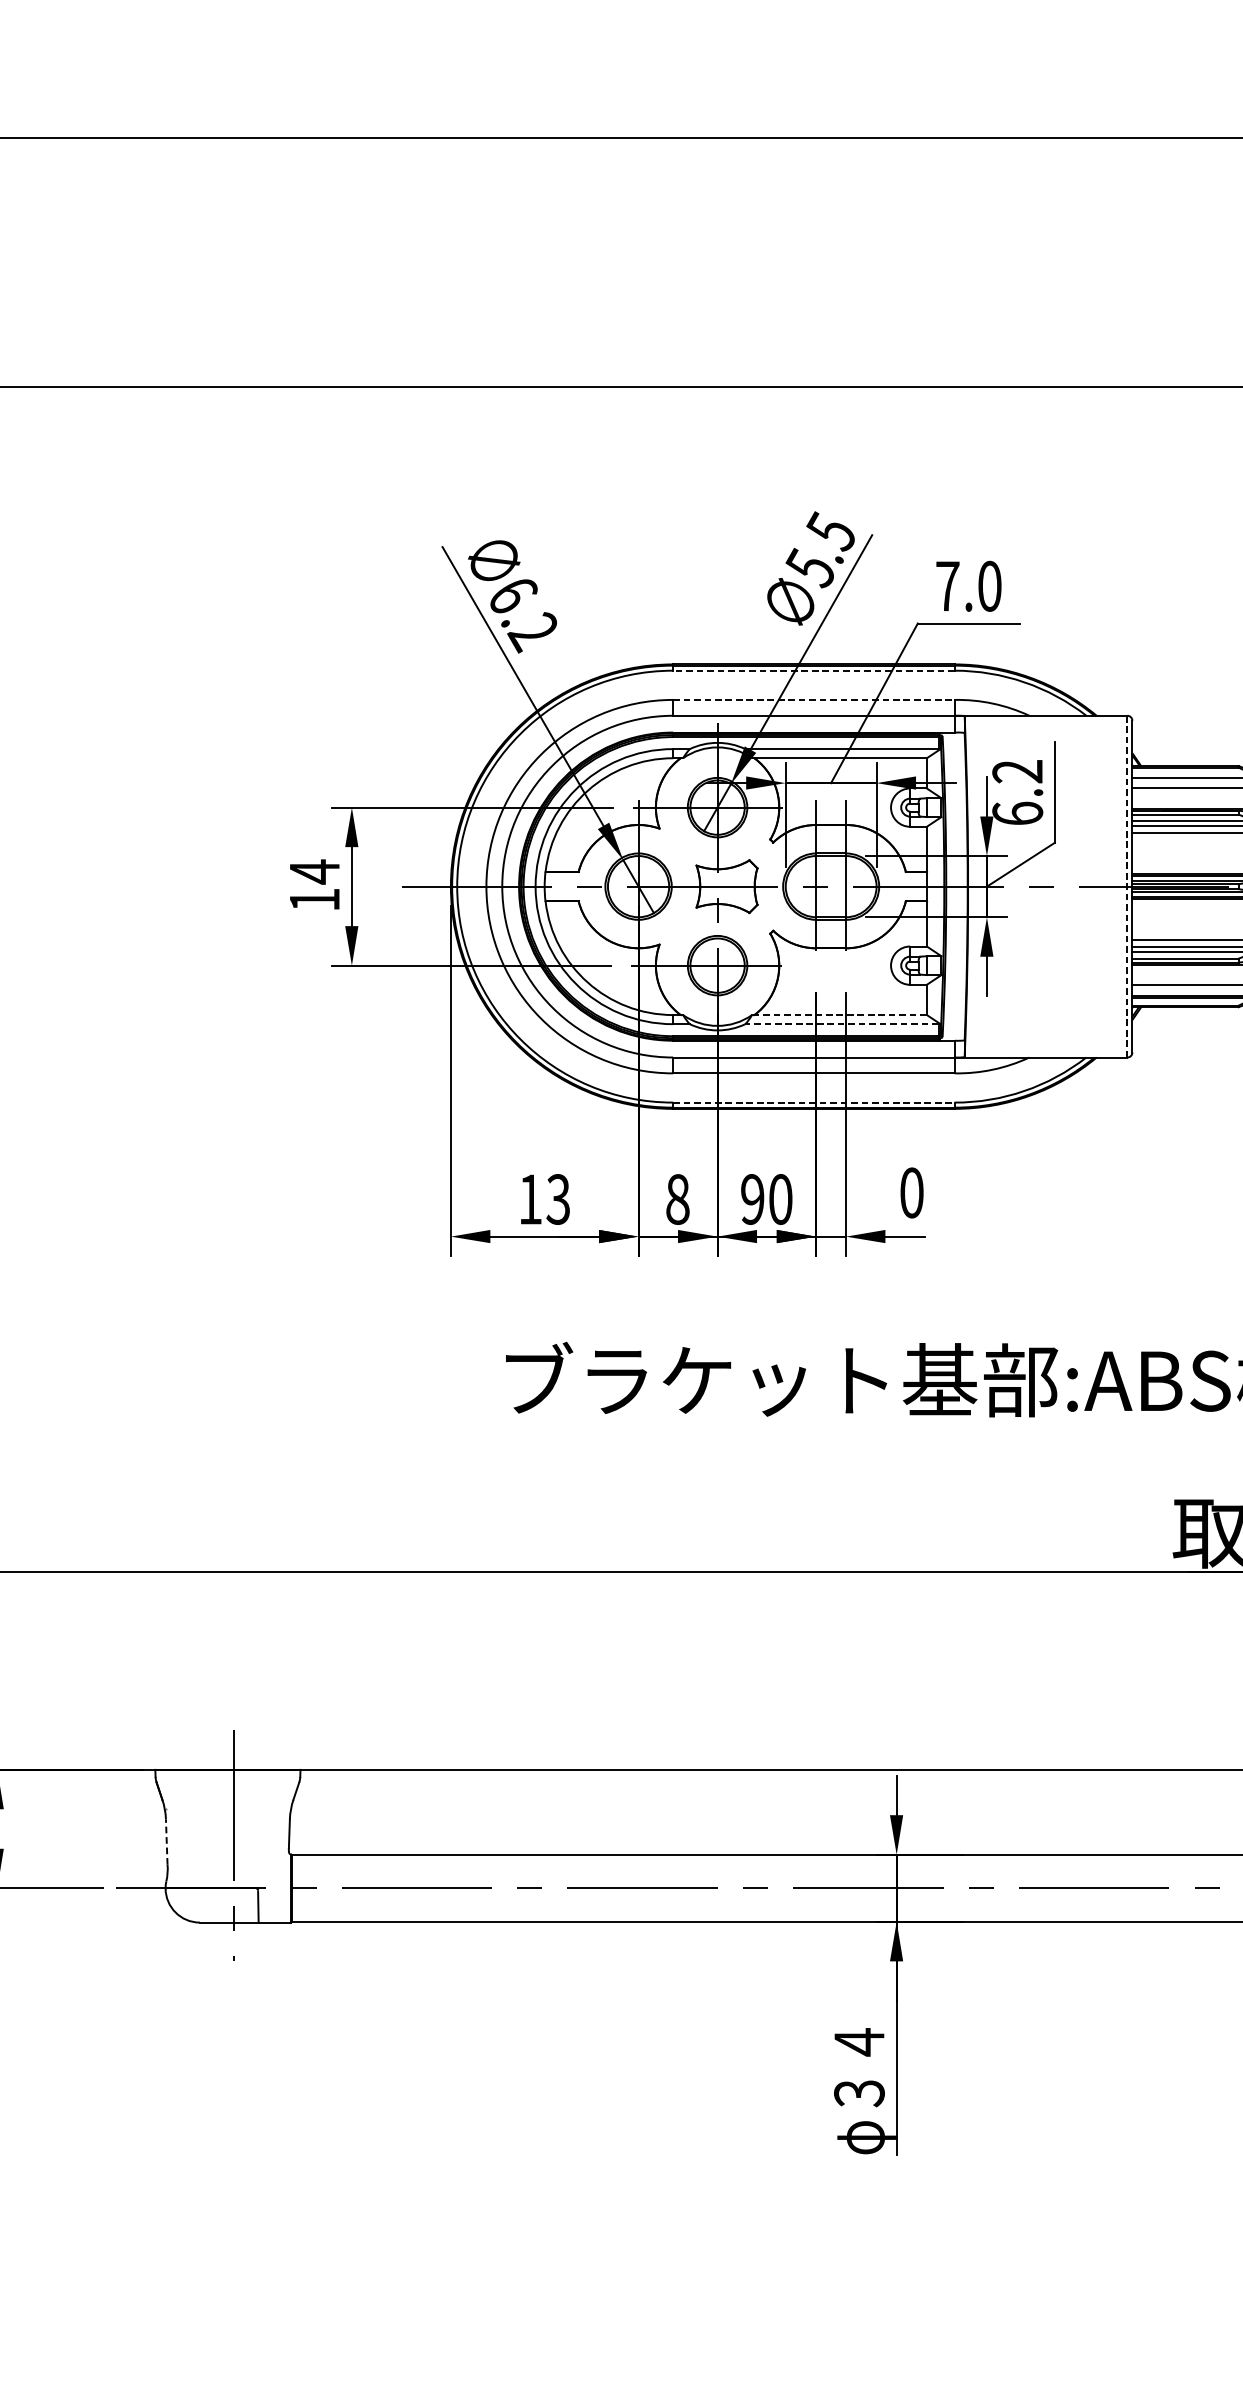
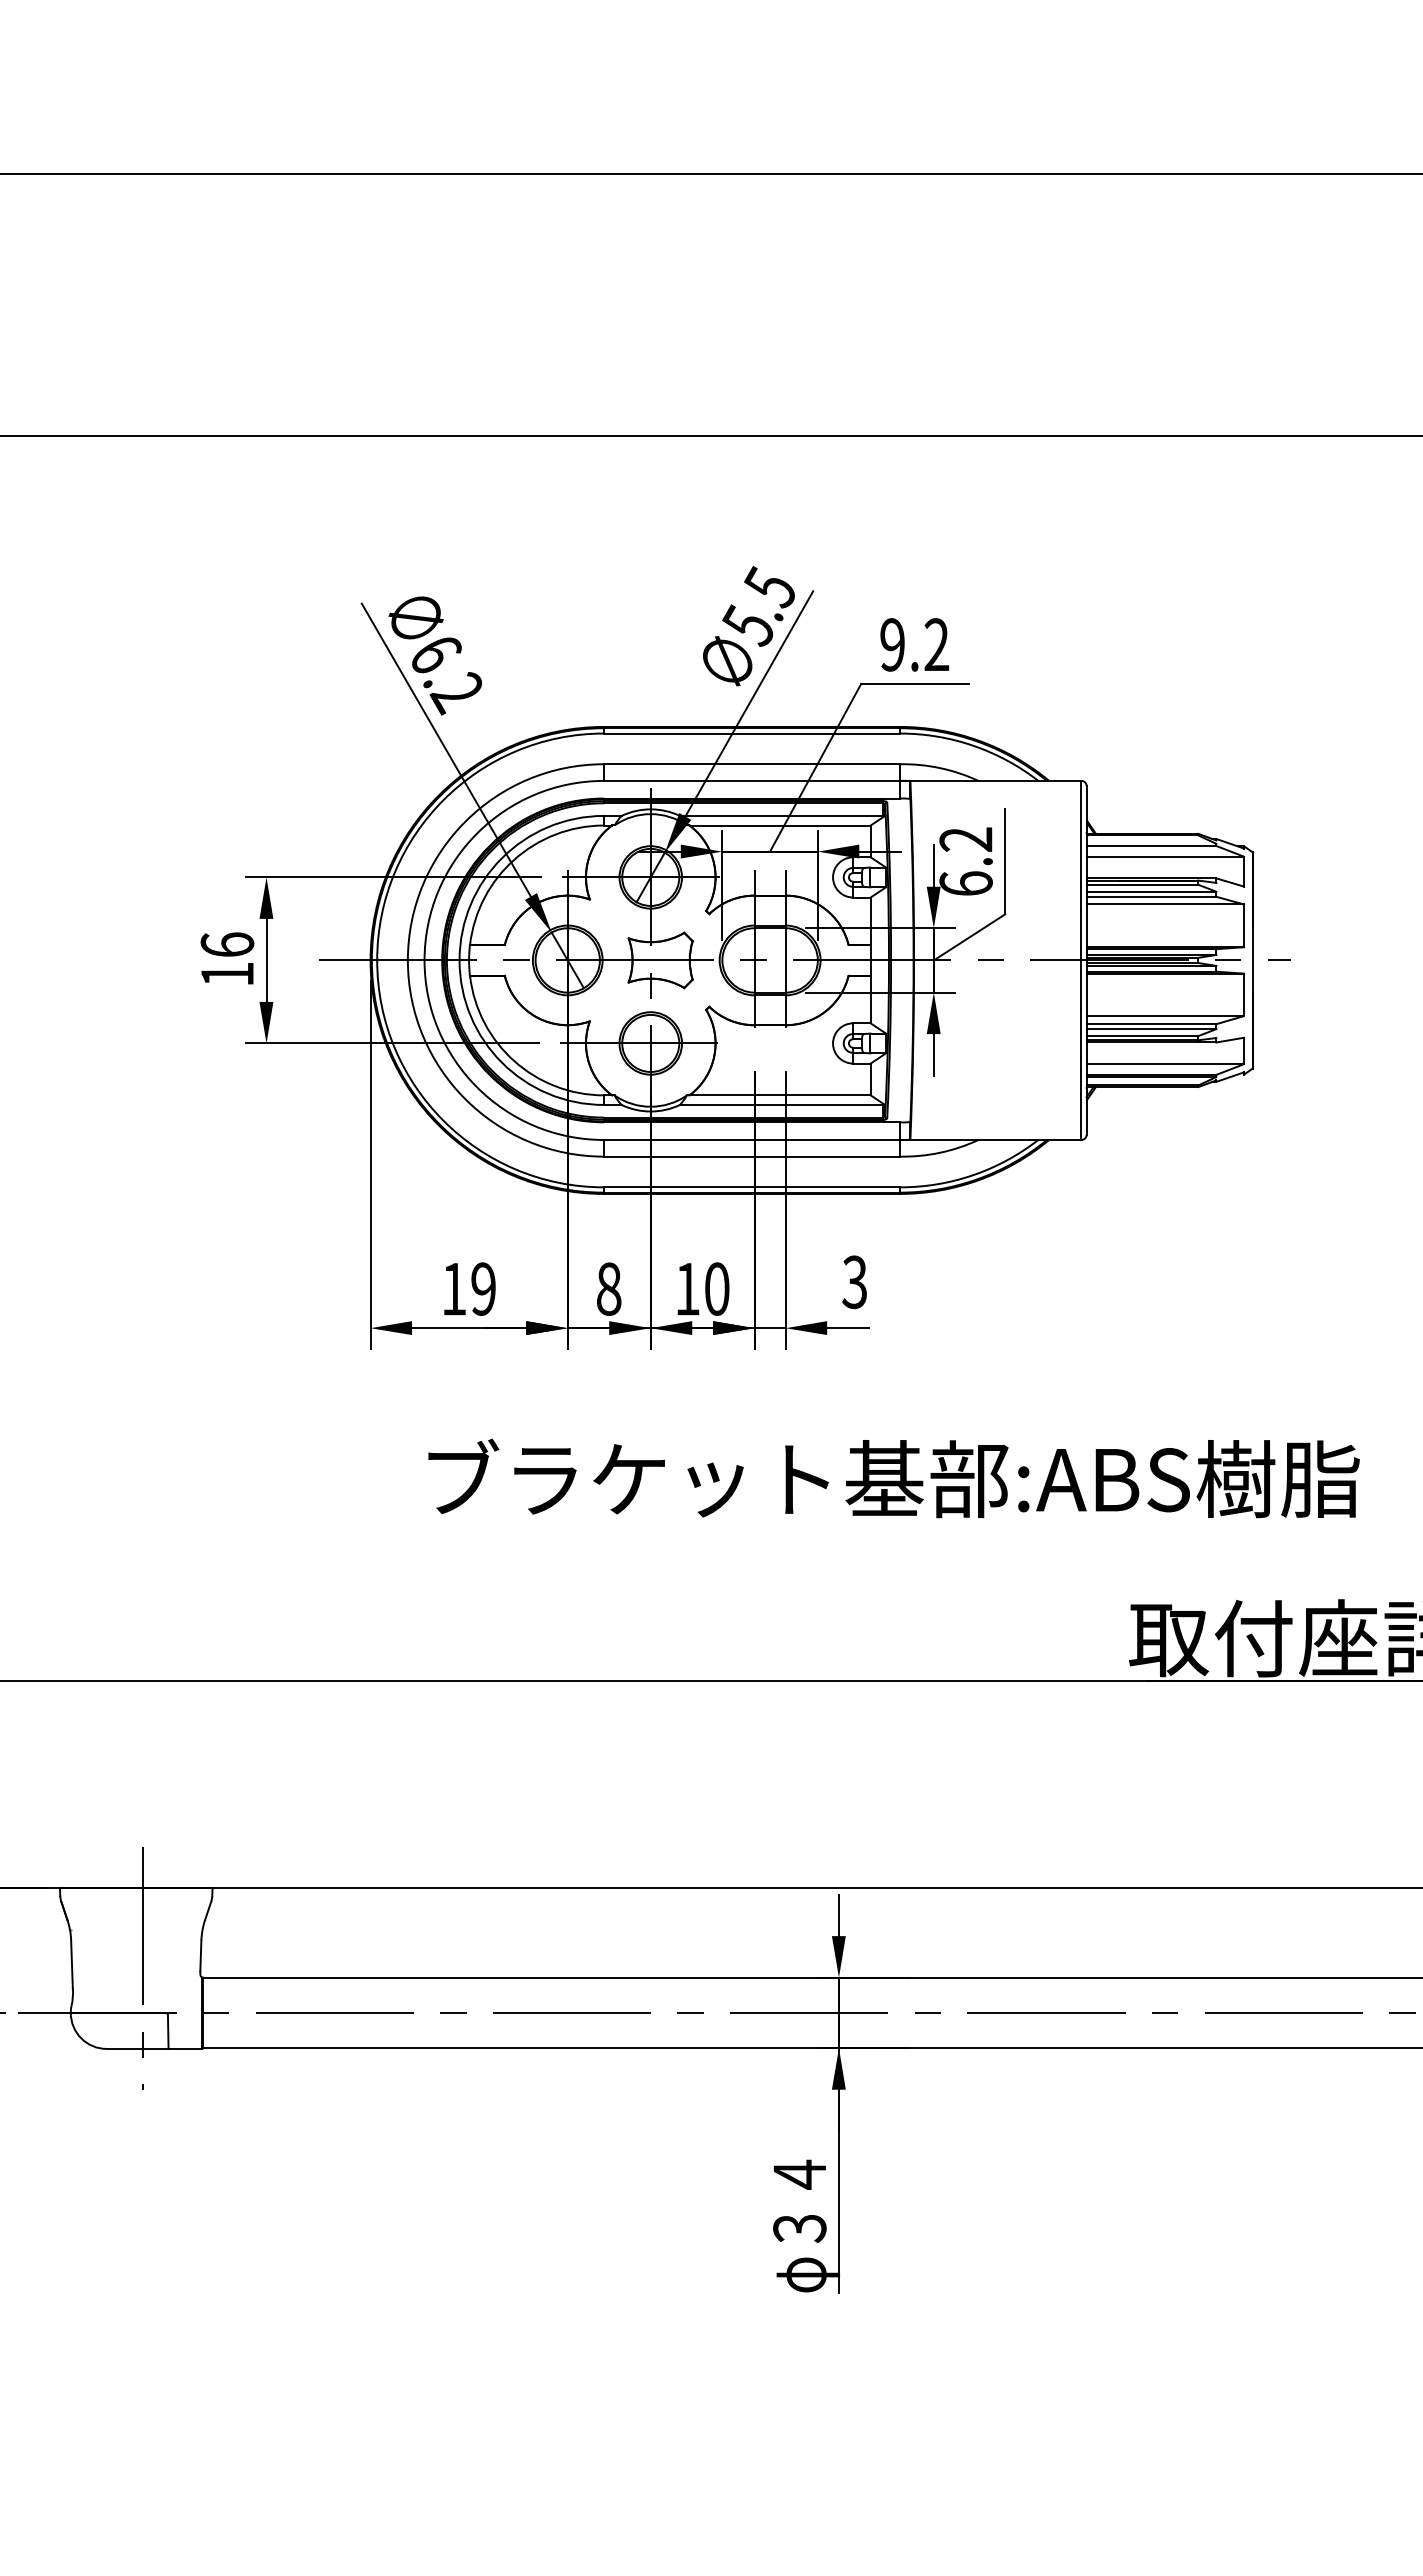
text: (968, 585) -> (914, 644), 7.0 -> 9.2
line: (813, 670) -> (751, 733), dashed -> solid
line: (813, 700) -> (751, 764), dashed -> solid
text: (314, 871) -> (227, 944), 14 -> 16
line: (1127, 886) -> (1081, 960), dashed -> solid
line: (840, 1015) -> (779, 1095), dashed -> solid
line: (841, 1023) -> (781, 1104), dashed -> solid
line: (813, 1102) -> (751, 1187), dashed -> solid
text: (911, 1193) -> (854, 1282), 0 -> 3
text: (557, 1198) -> (482, 1288), 13 -> 19
text: (752, 1198) -> (687, 1288), 90 -> 10
line: (166, 1842) -> (71, 1964), dashed -> solid

